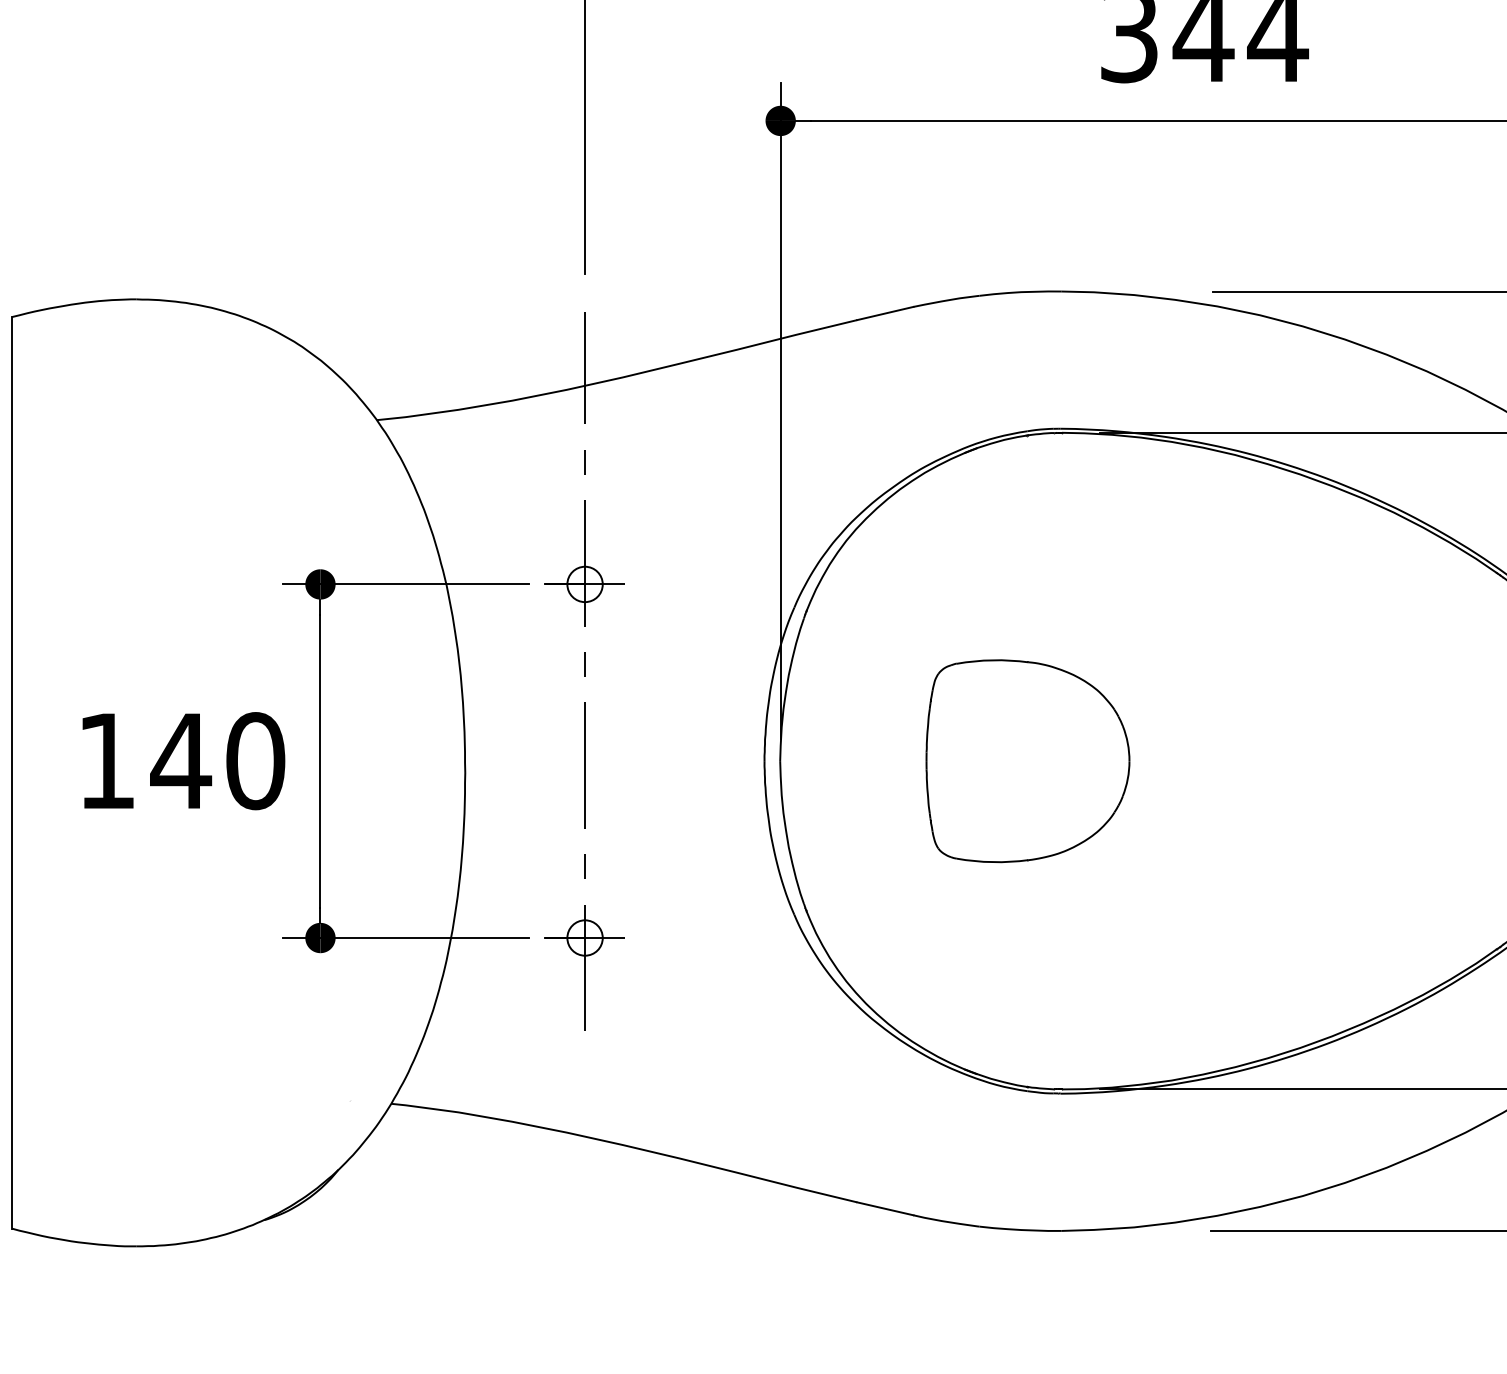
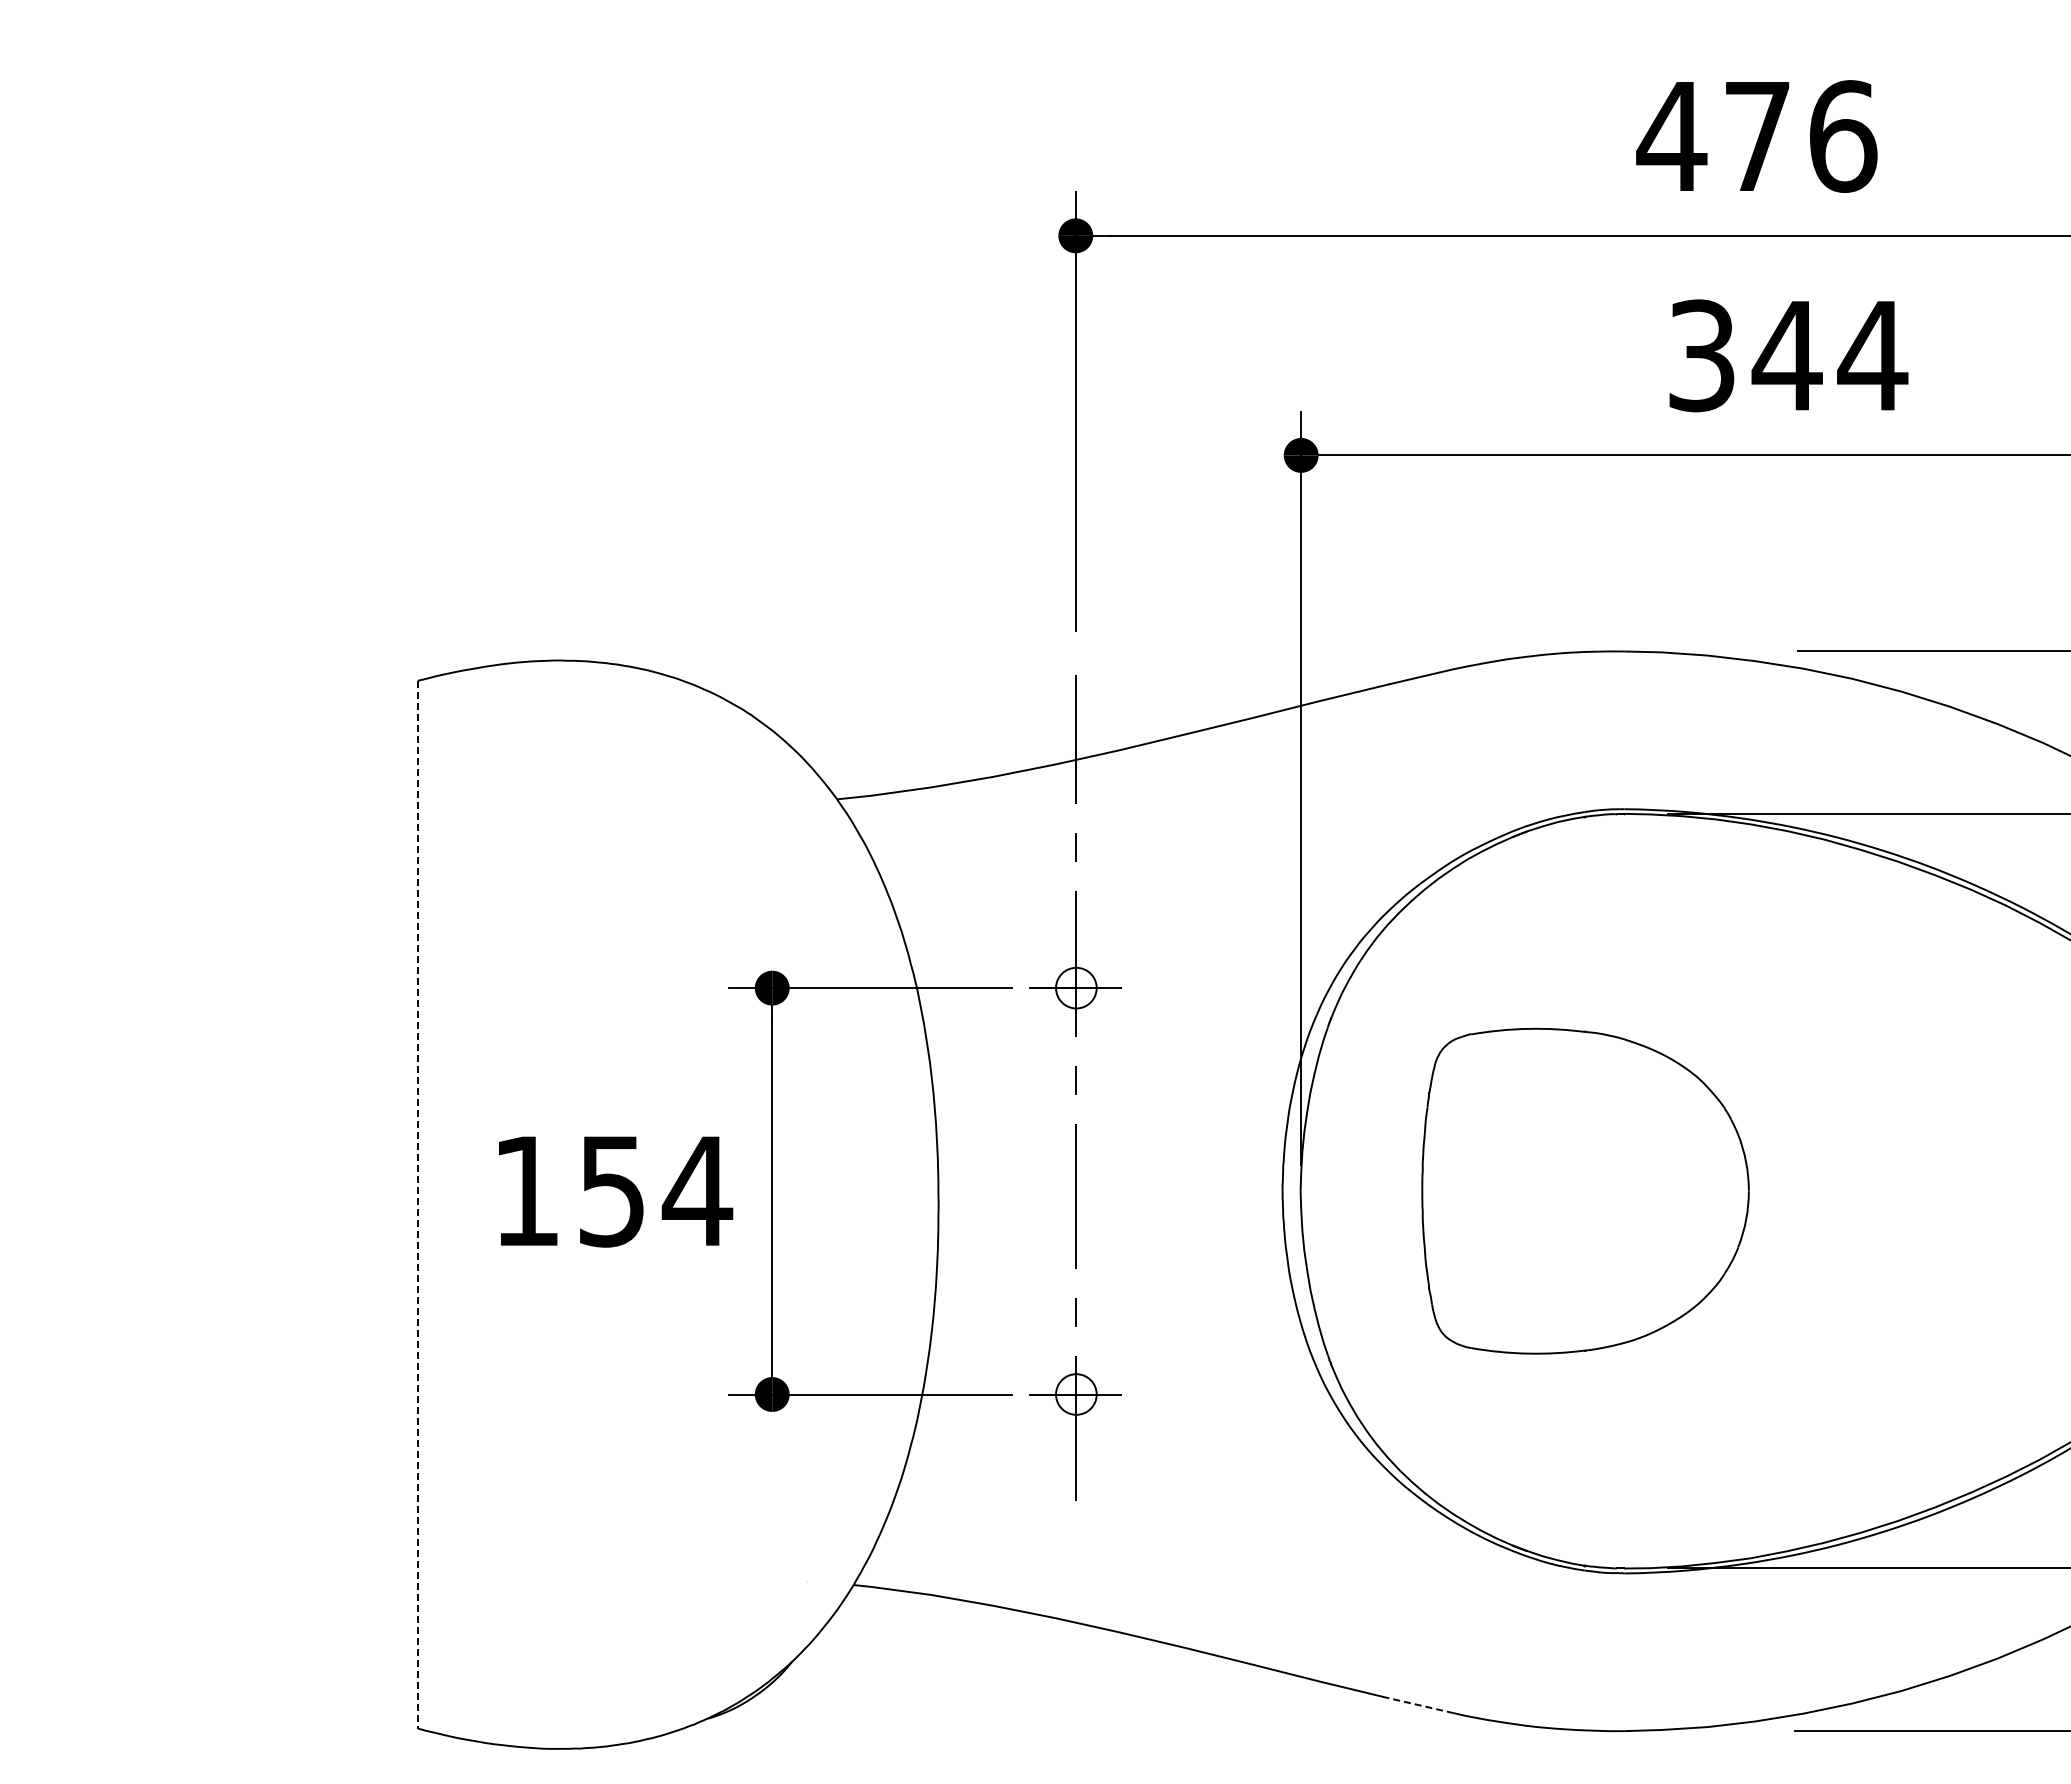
text: (218, 760) -> (654, 1190), 140 -> 154
part: (1027, 761) -> (1584, 1191), size x1.4
line: (11, 772) -> (417, 1204), solid -> dashed
line: (884, 1208) -> (1420, 1705), solid -> dashed

